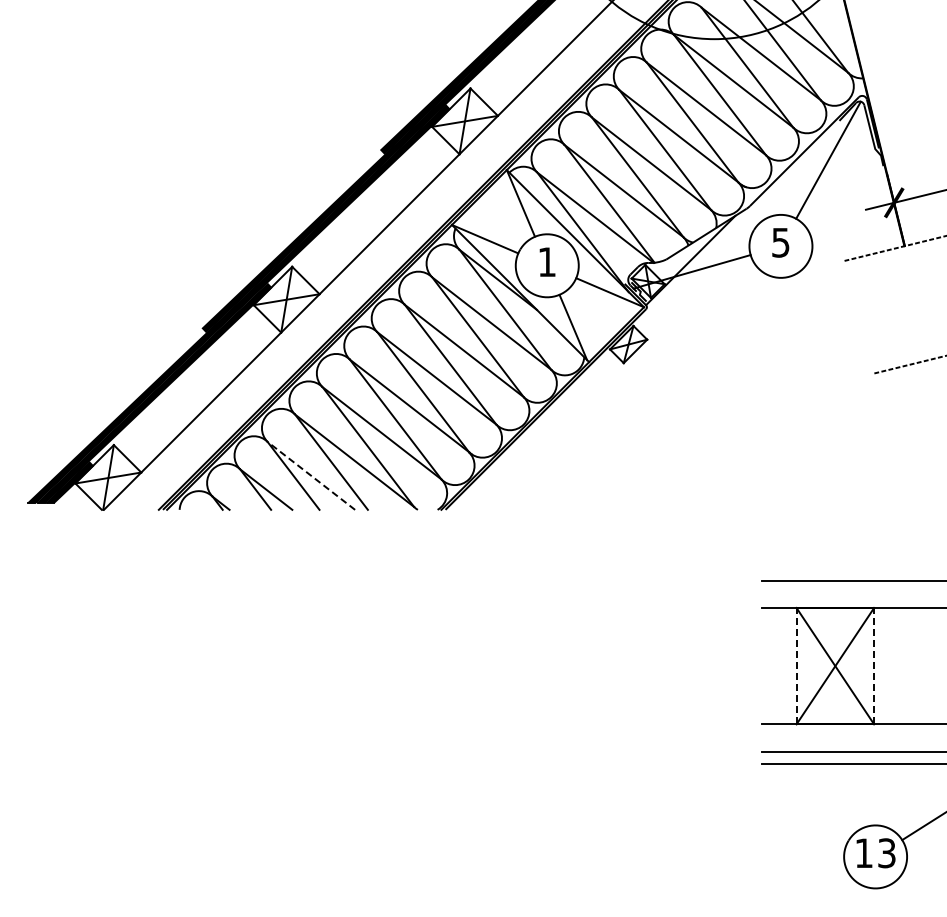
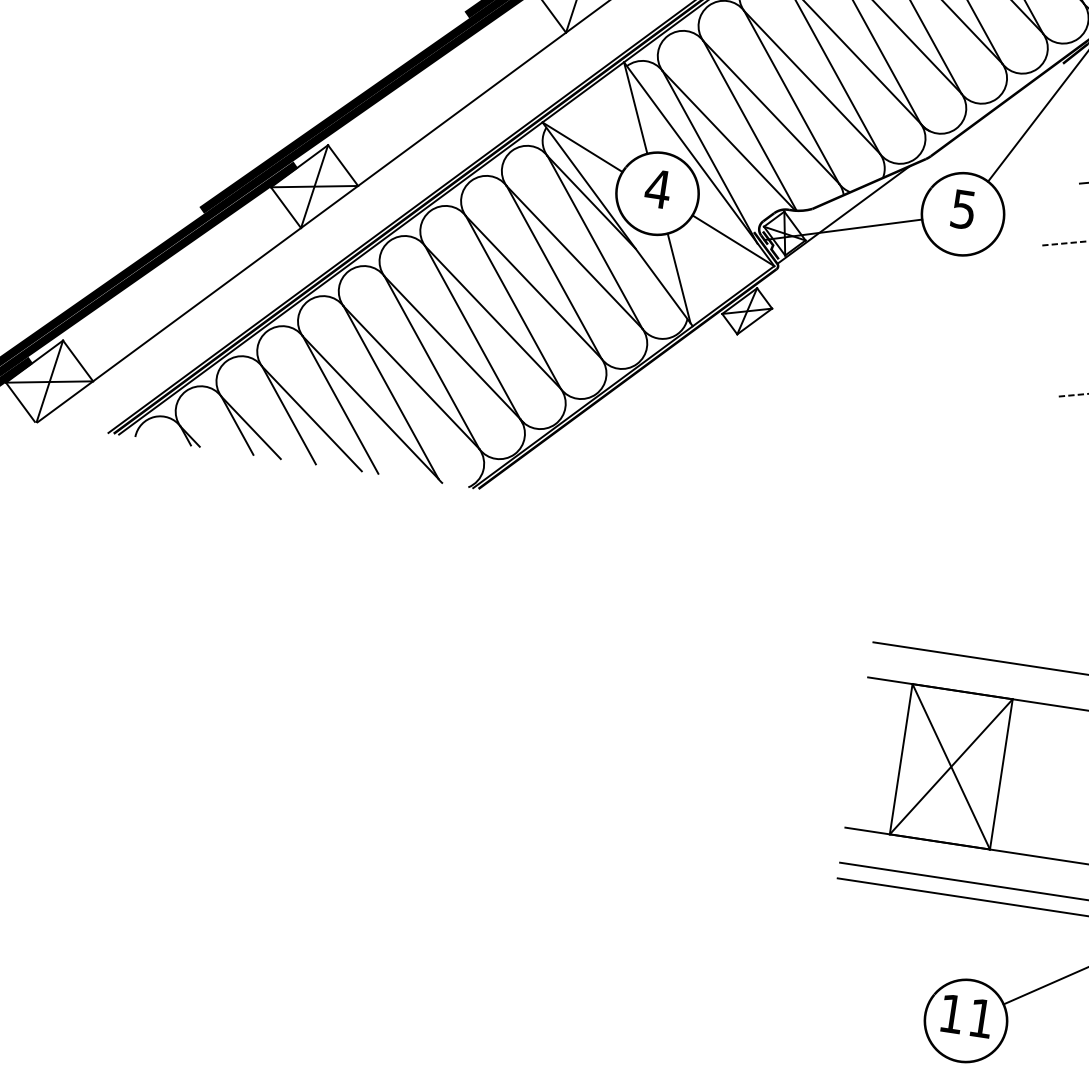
text: (546, 261) -> (657, 188), 1 -> 4
line: (310, 475) -> (310, 418), dashed -> solid
line: (796, 665) -> (901, 758), dashed -> solid
line: (874, 665) -> (1001, 773), dashed -> solid
text: (886, 853) -> (980, 1018), 13 -> 11

